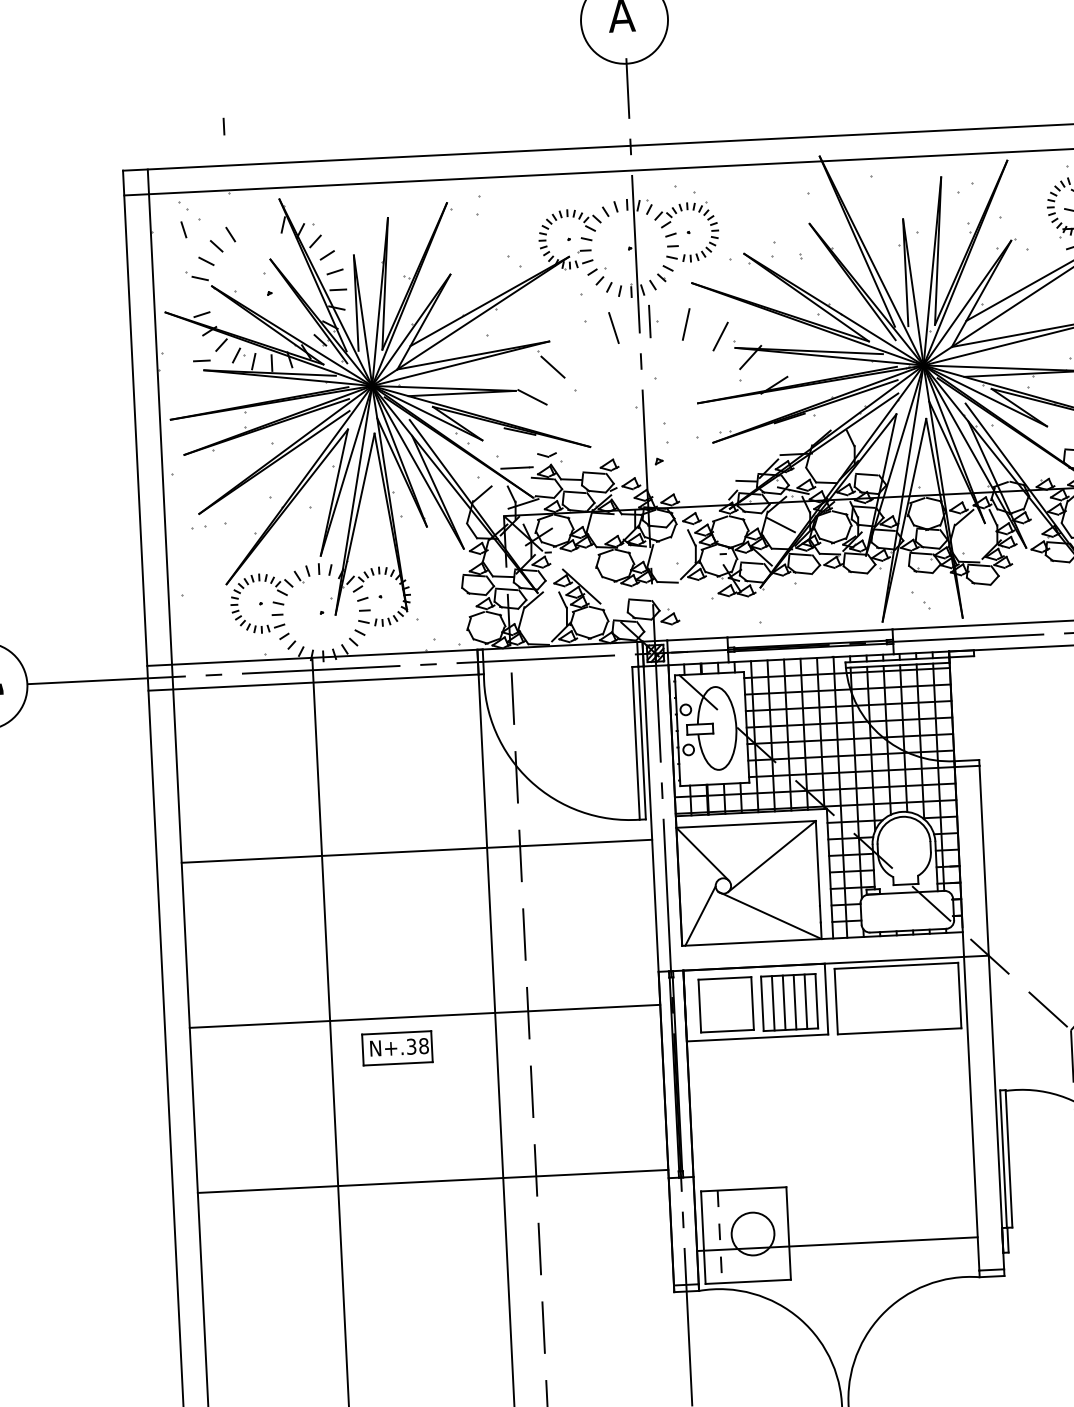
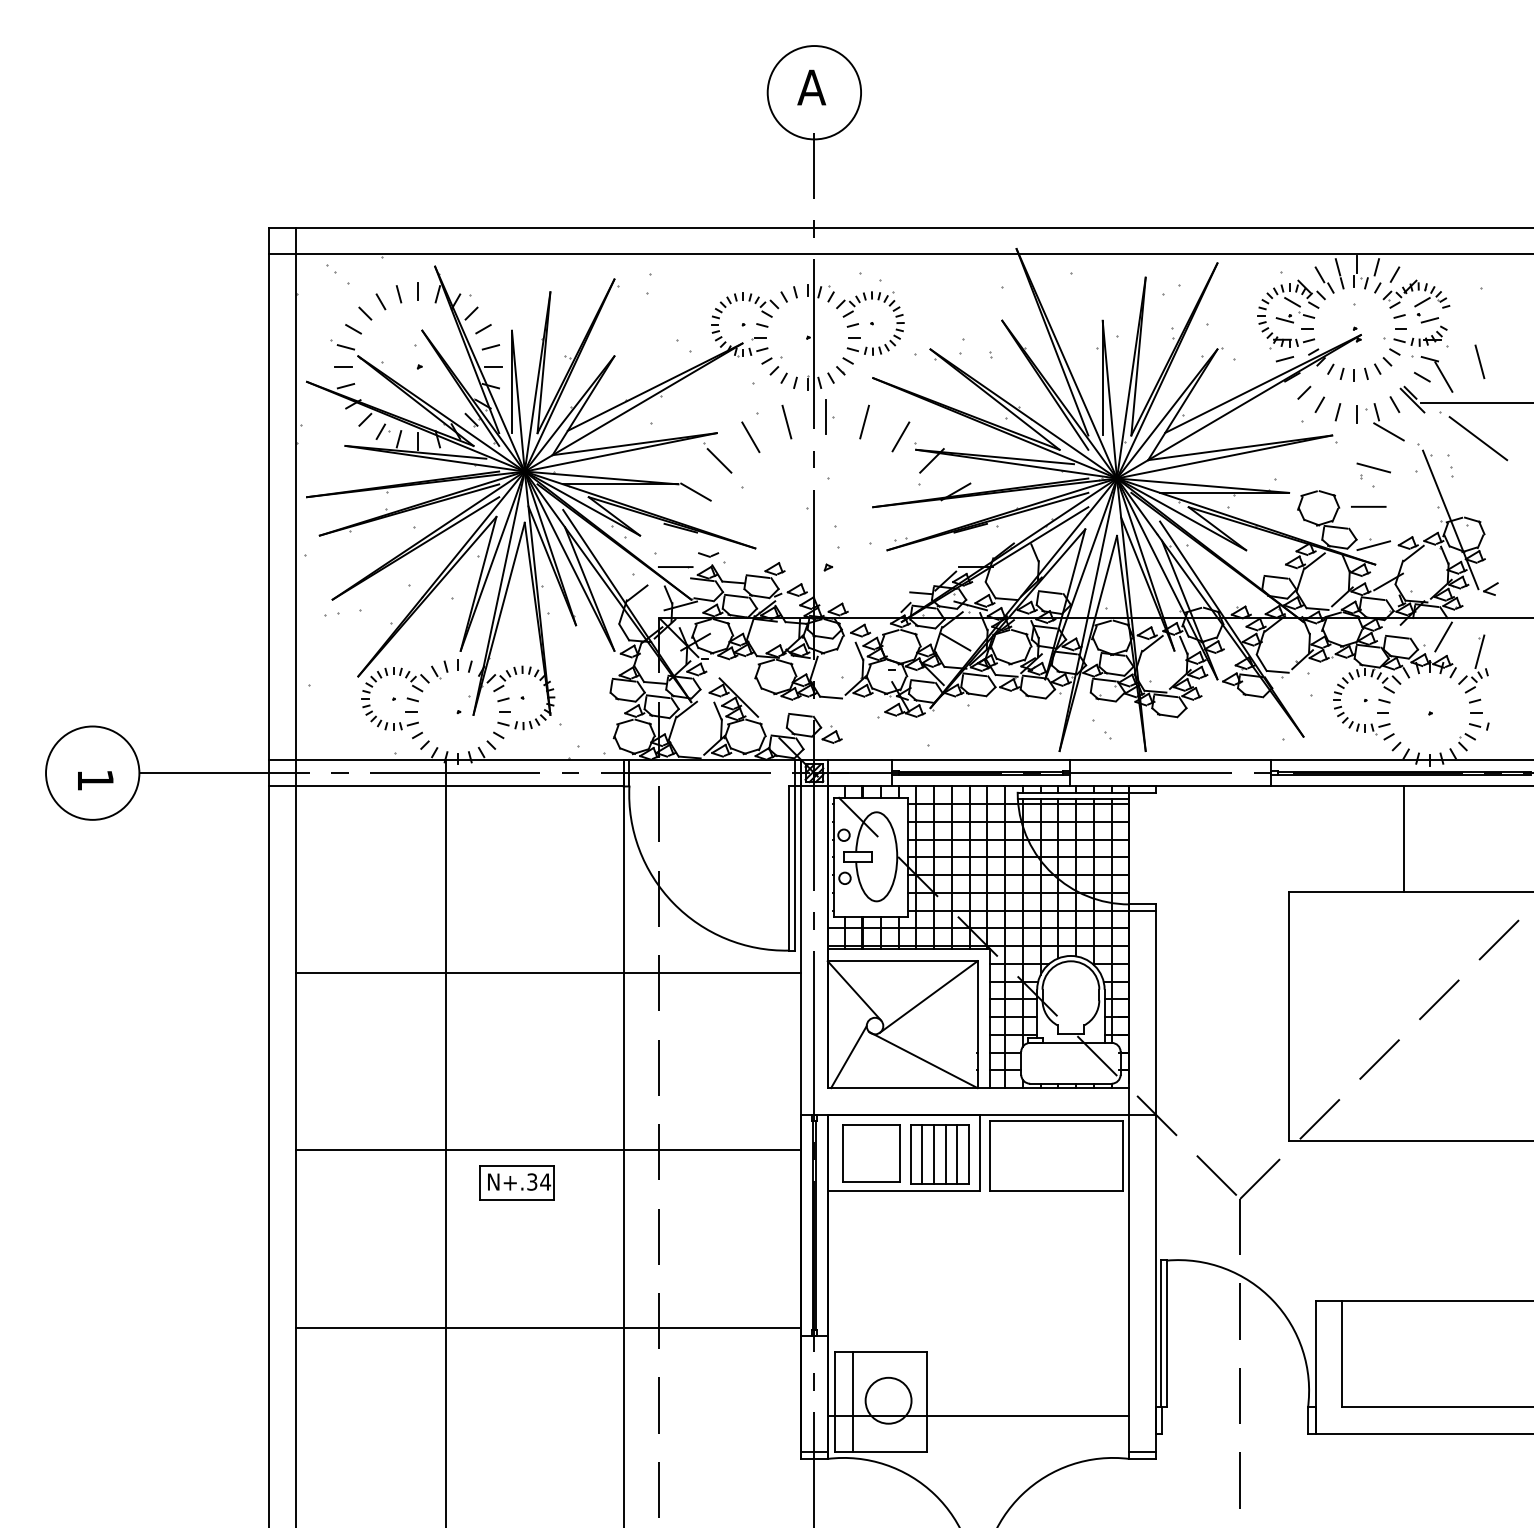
line: (223, 126) -> (417, 291), moved
line: (183, 230) -> (398, 294), moved
line: (580, 344) -> (750, 437), added
line: (201, 360) -> (343, 366), moved
text: (423, 1045) -> (545, 1181), N+.38 -> N+.34
line: (719, 1237) -> (852, 1402), dashed -> solid

